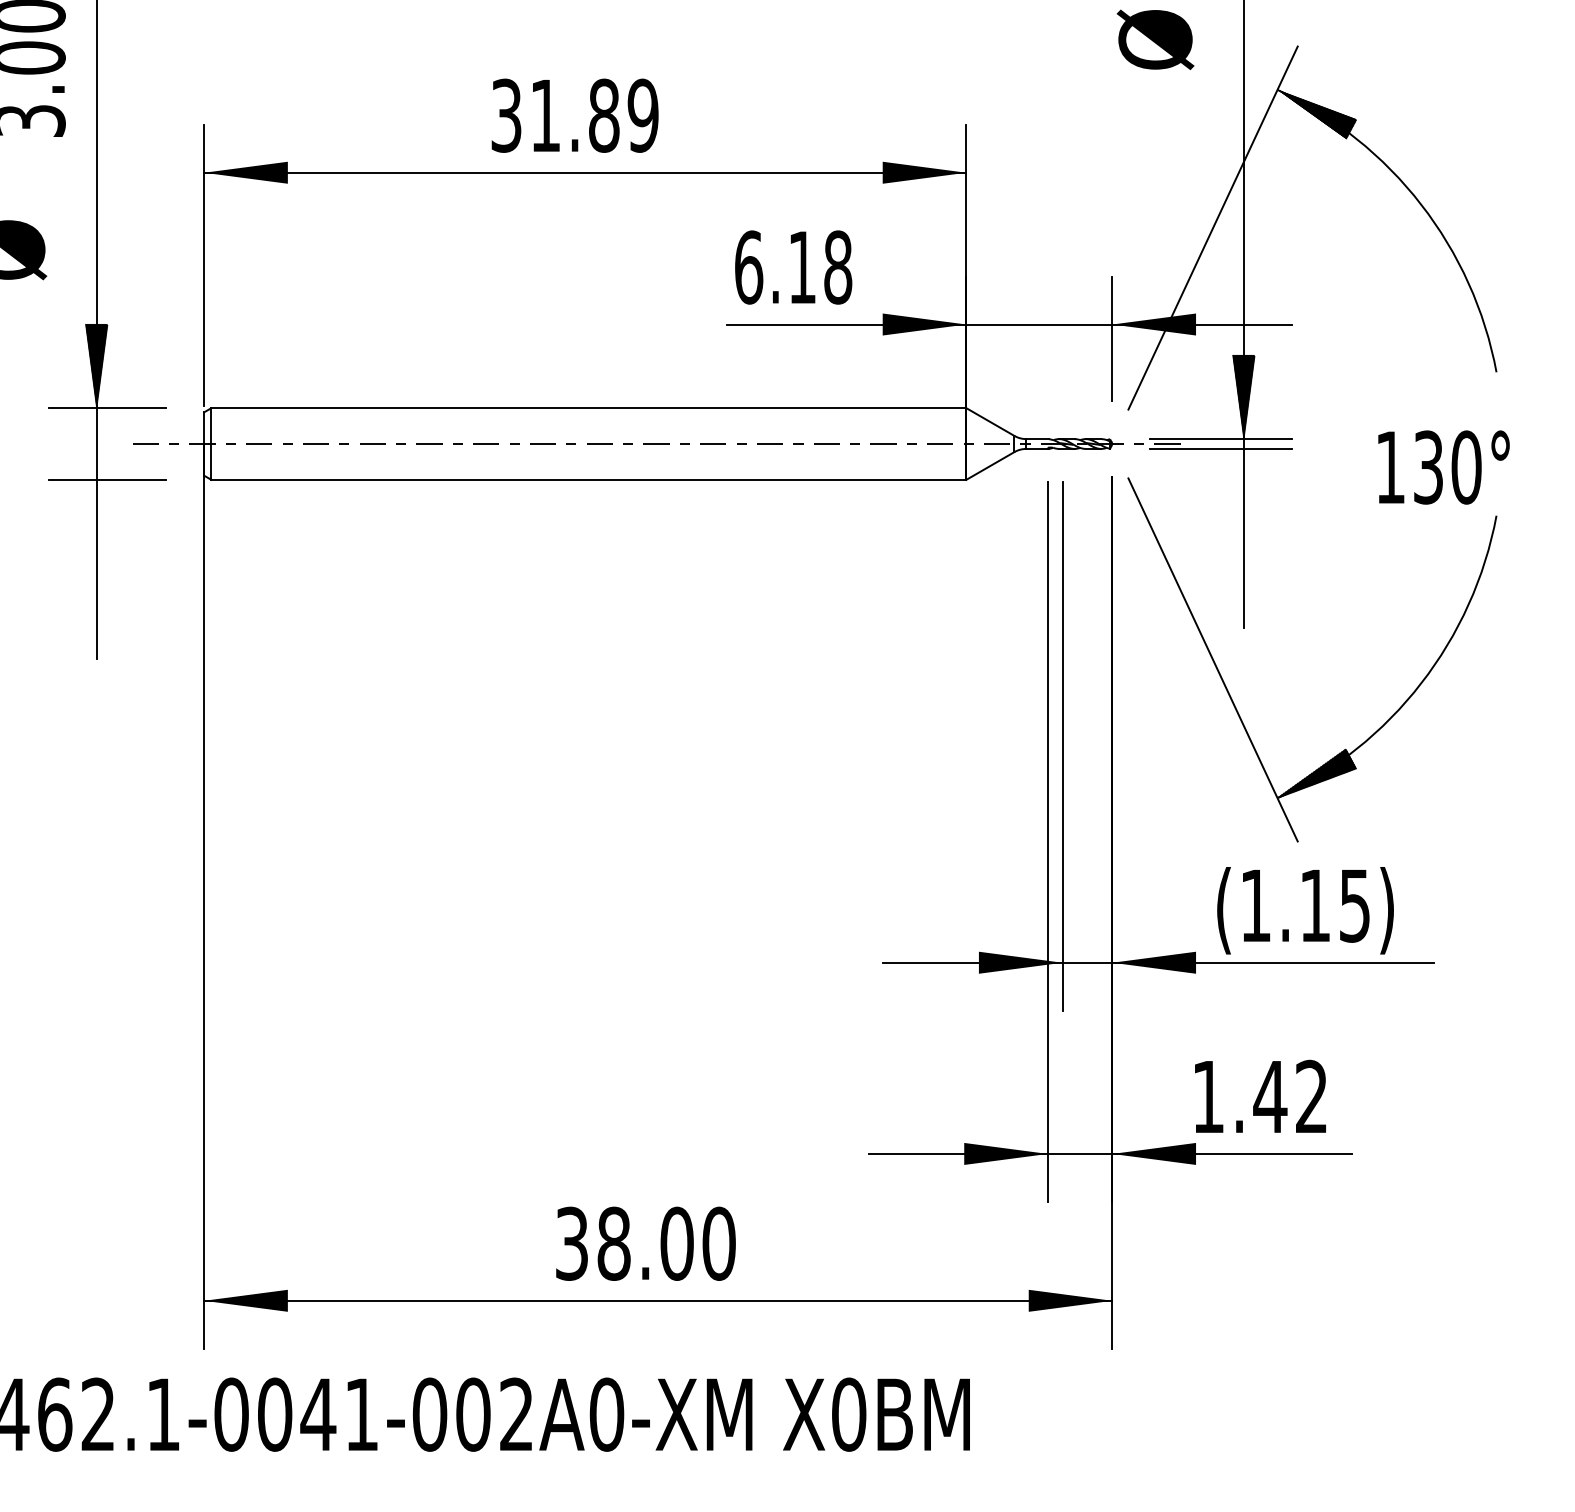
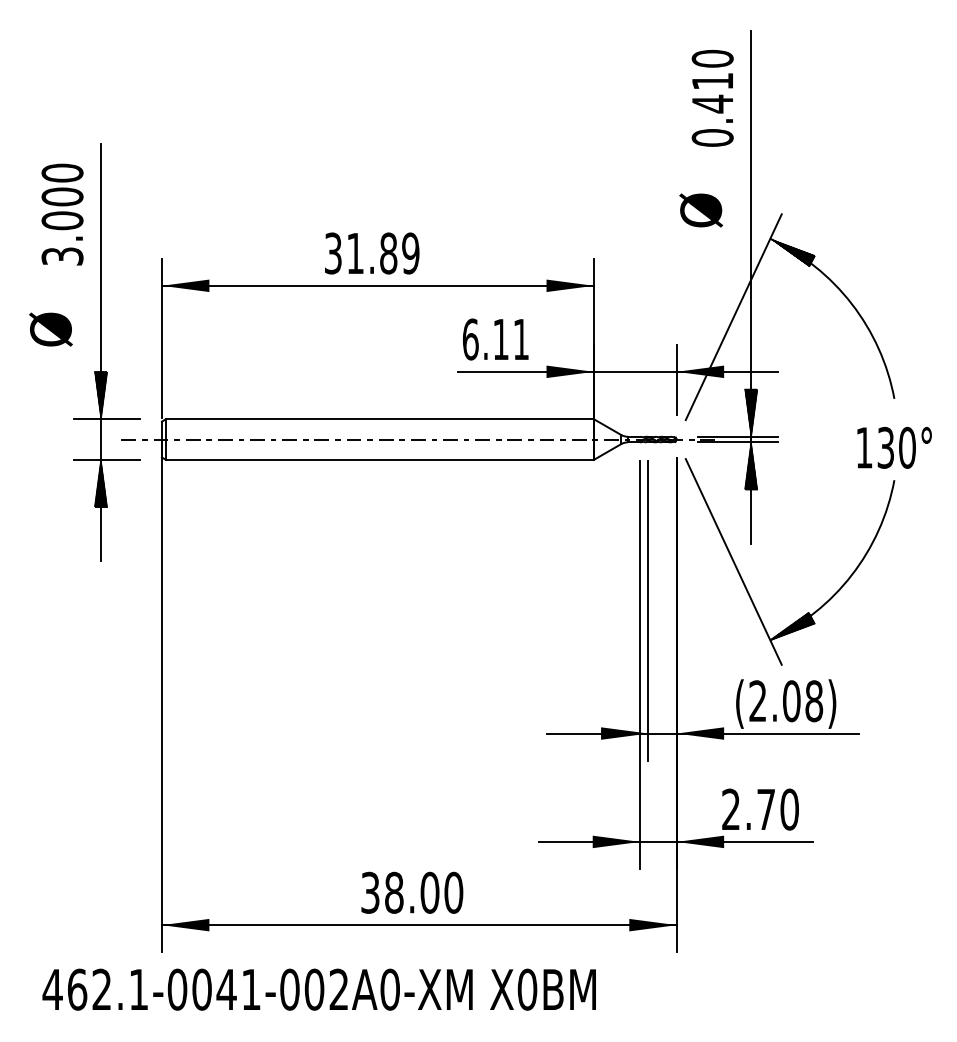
text: (838, 267) -> (521, 339), 6.18 -> 6.11
text: (1443, 466) -> (894, 447), moved
hatch: (1244, 489) -> (751, 465), added
hatch: (95, 521) -> (100, 483), added
text: (1306, 906) -> (786, 701), (1.15) -> (2.08)
text: (1260, 1096) -> (760, 809), 1.42 -> 2.70

